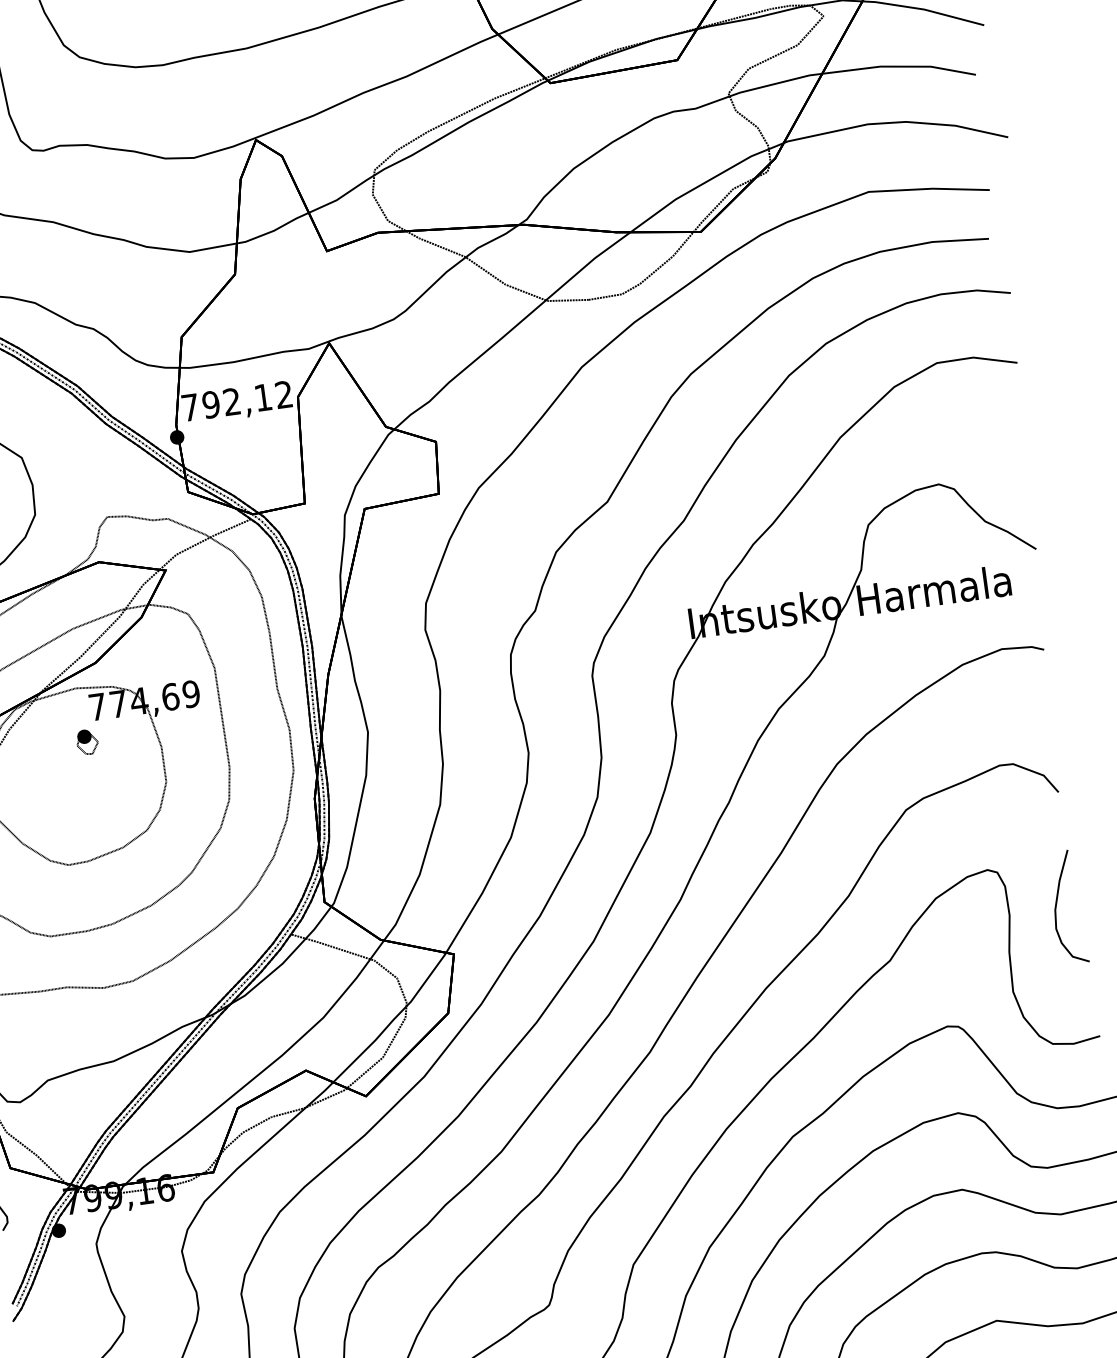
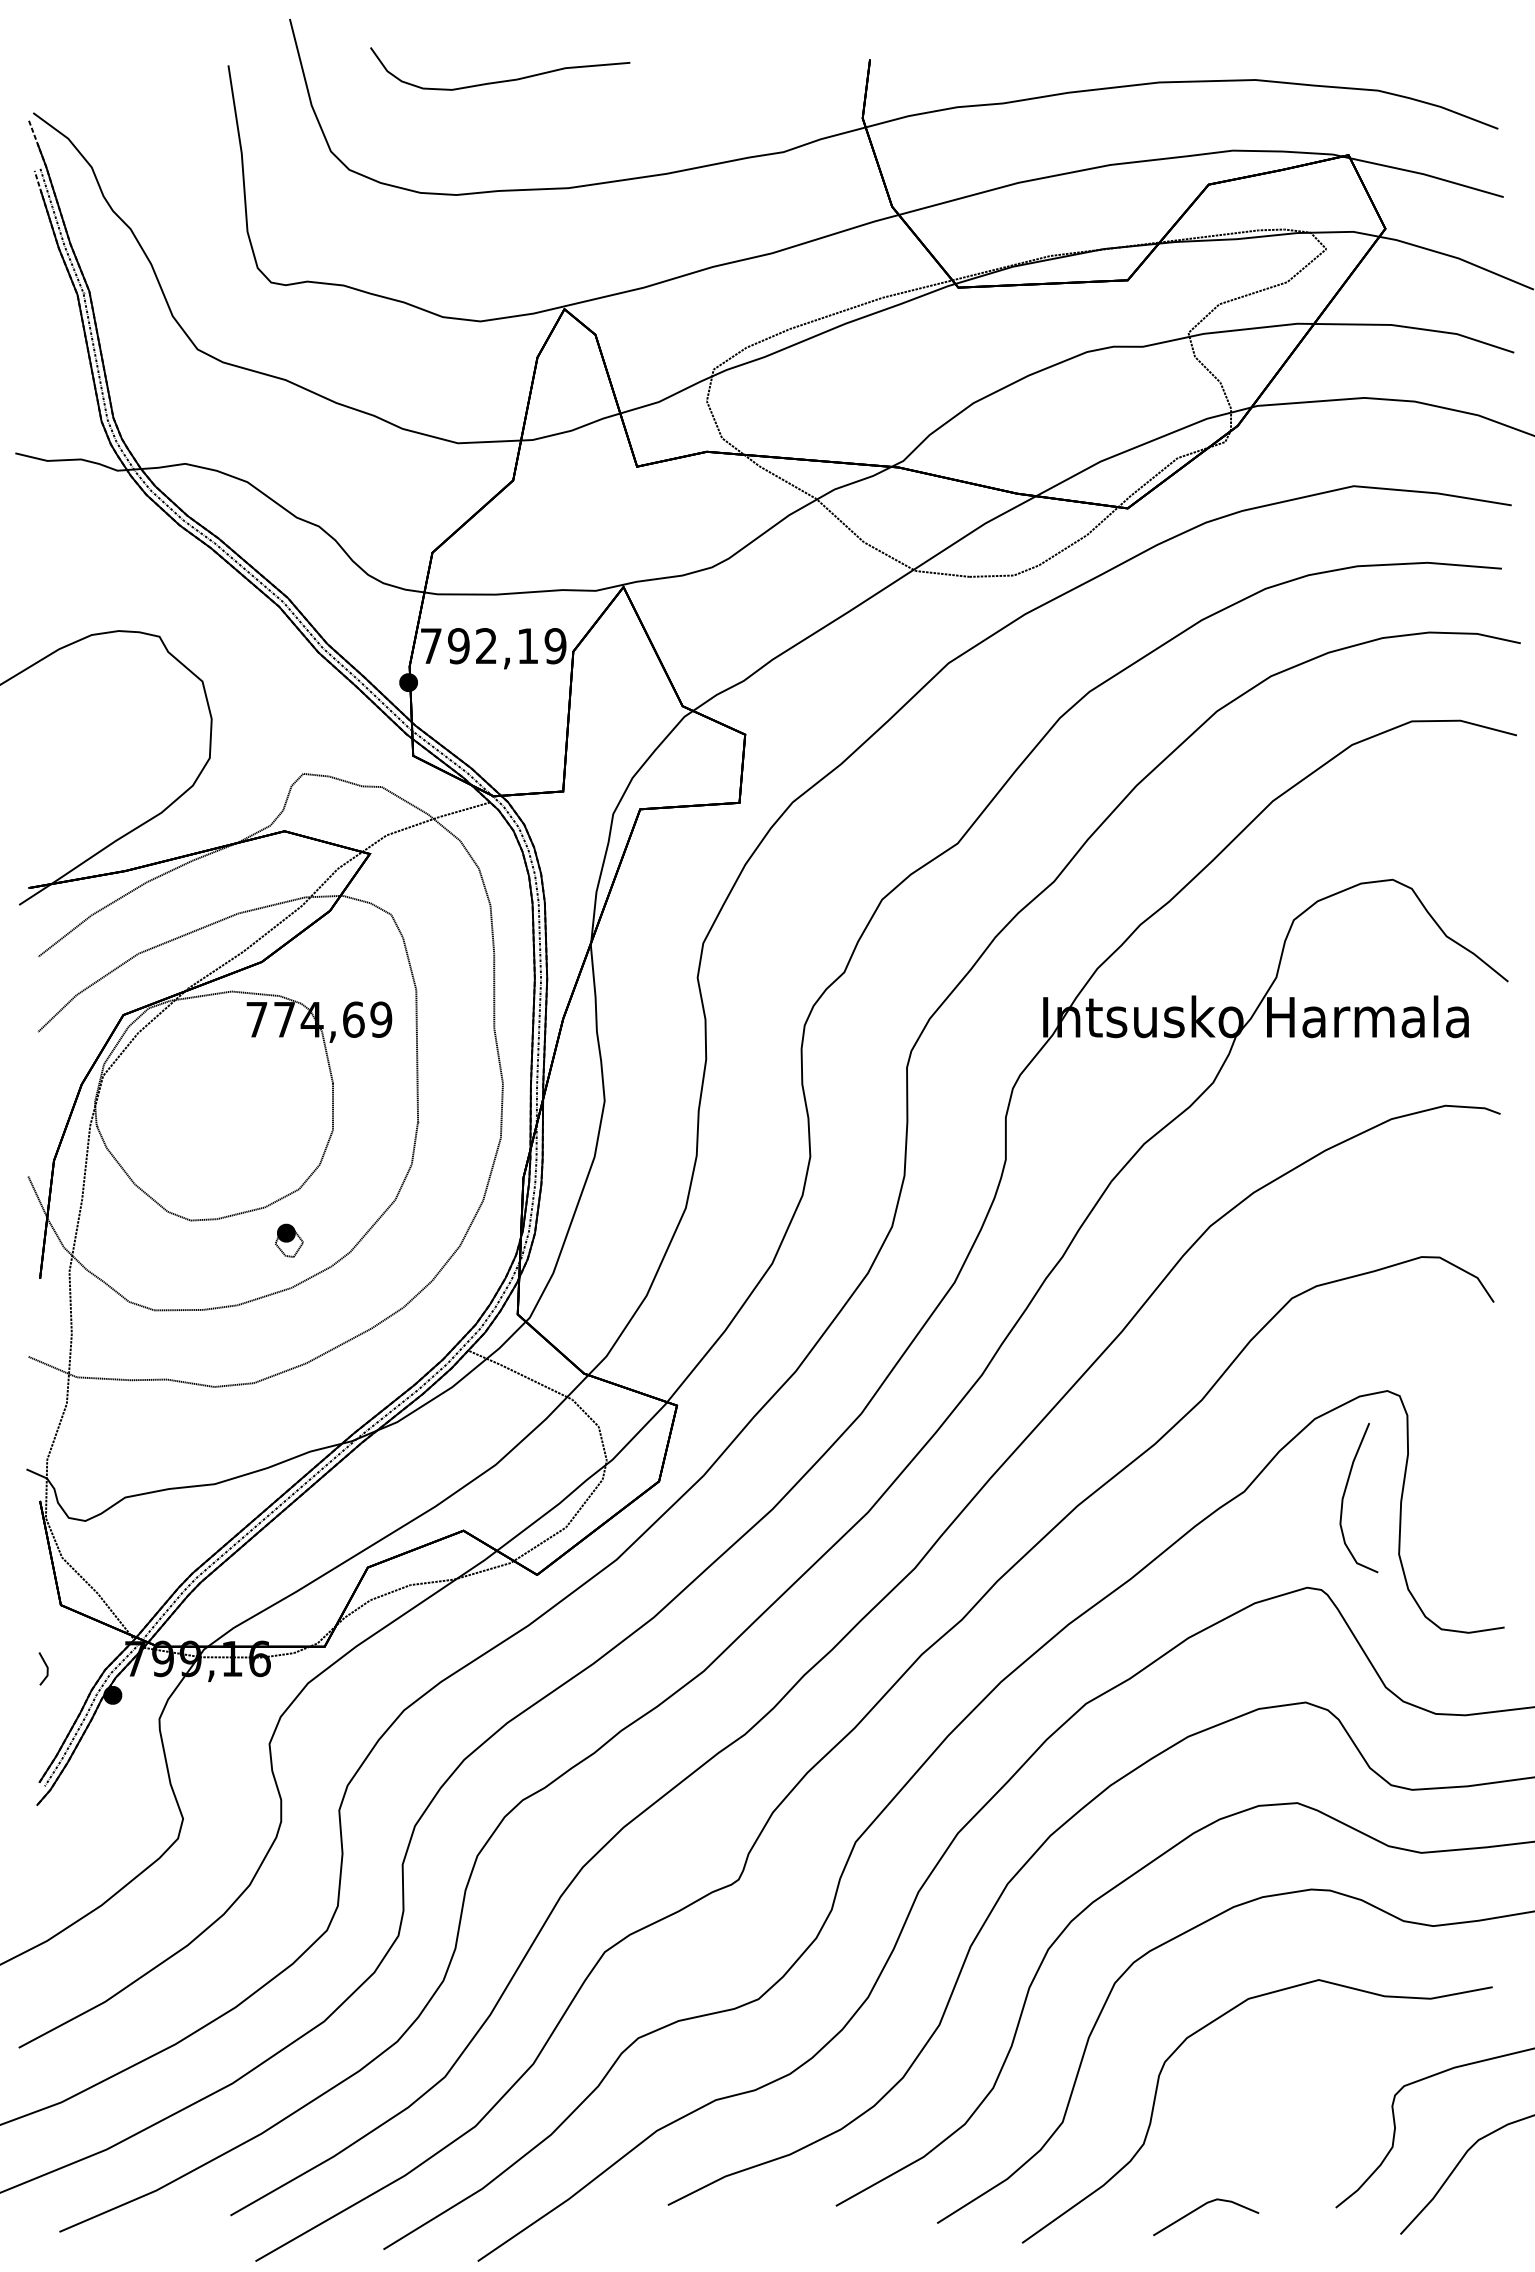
text: (284, 395) -> (555, 646), 792,12 -> 792,19
part: (87, 741) -> (289, 1240), moved
curve: (1056, 905) -> (1345, 1493), moved

